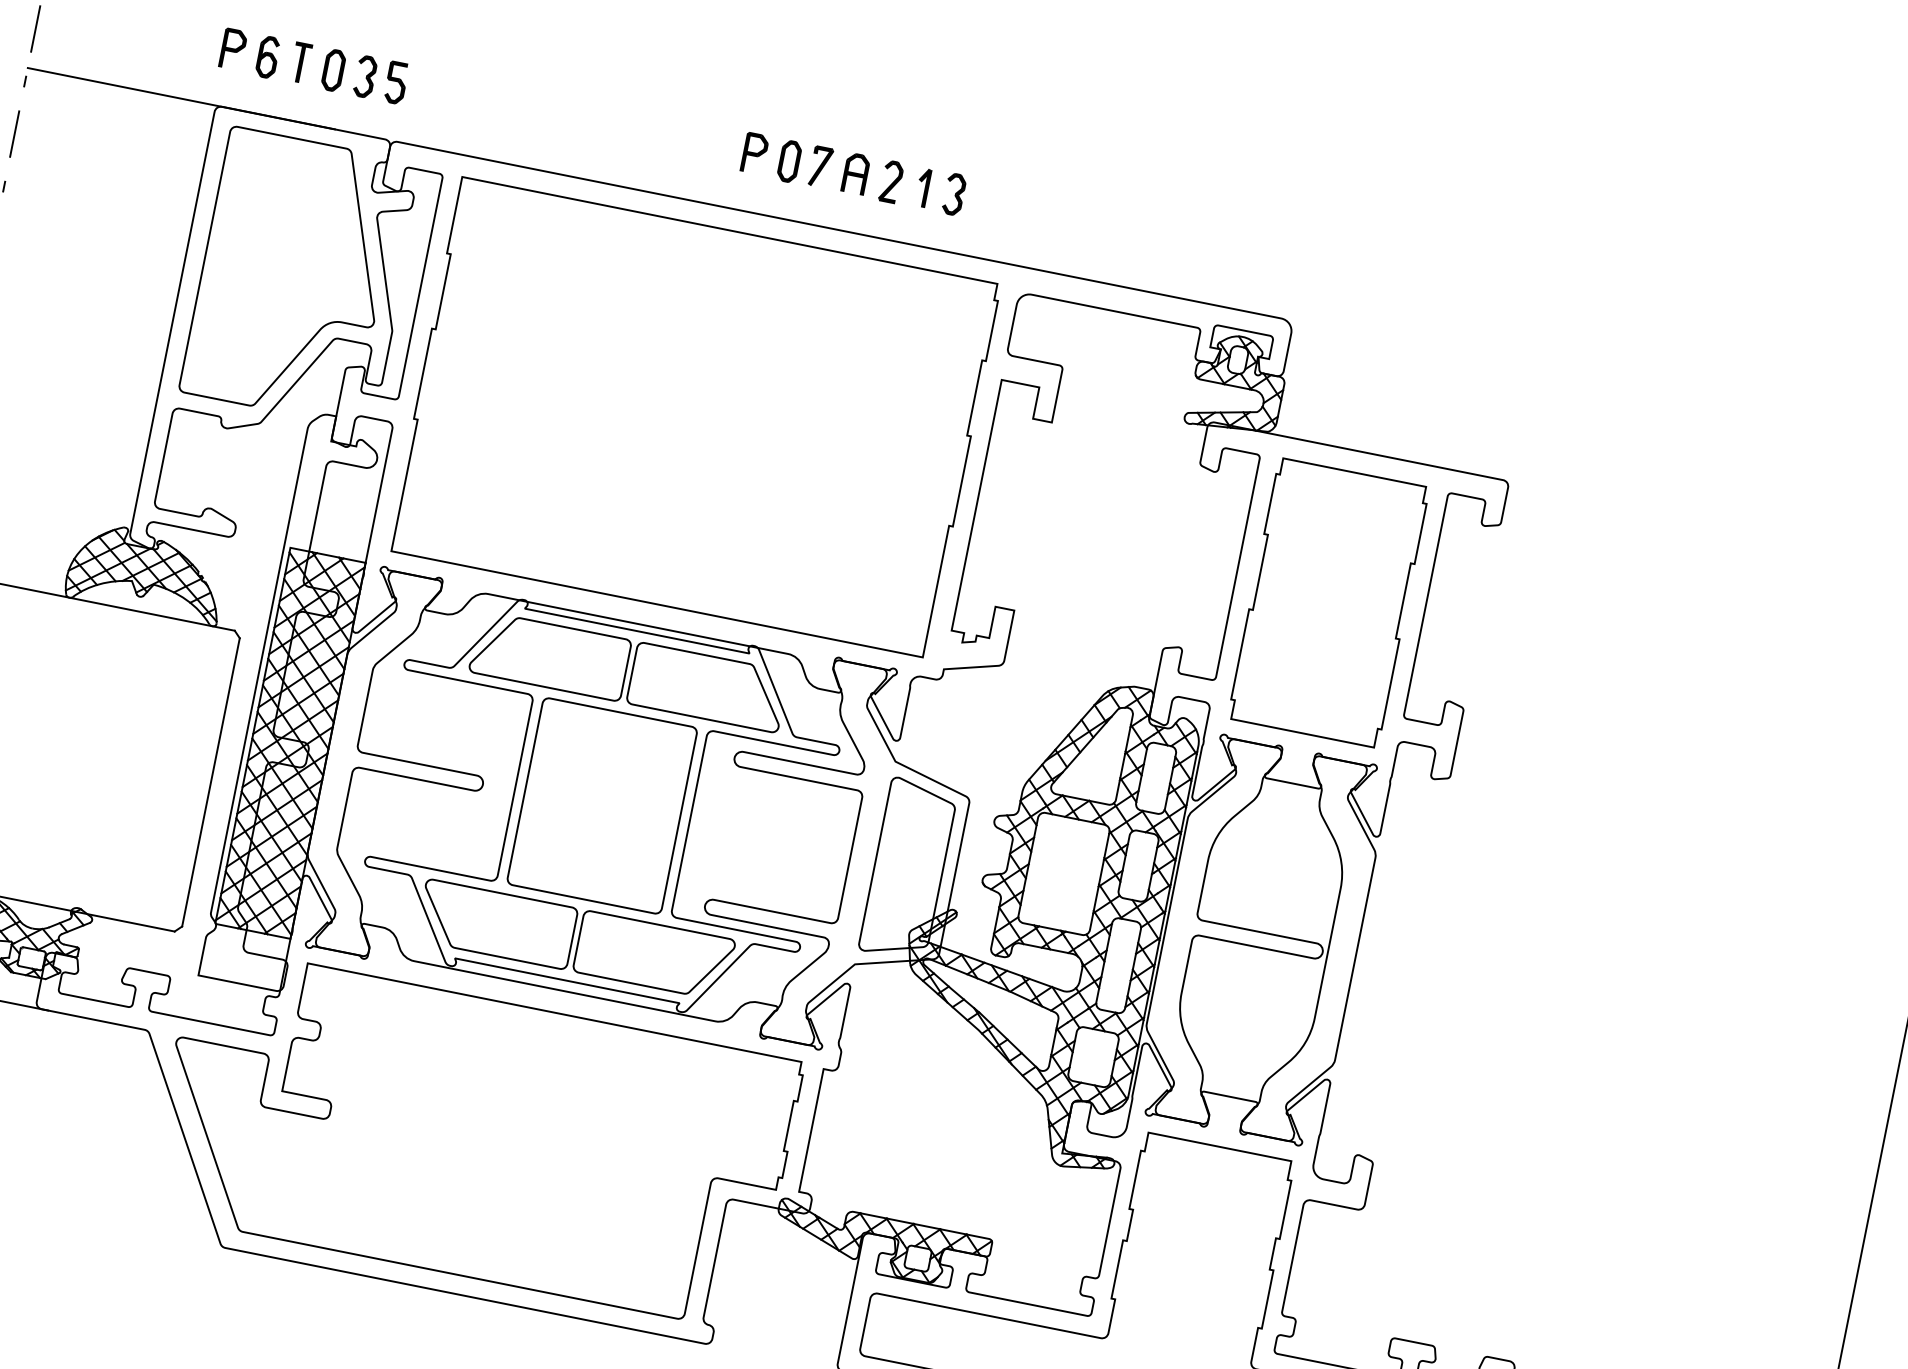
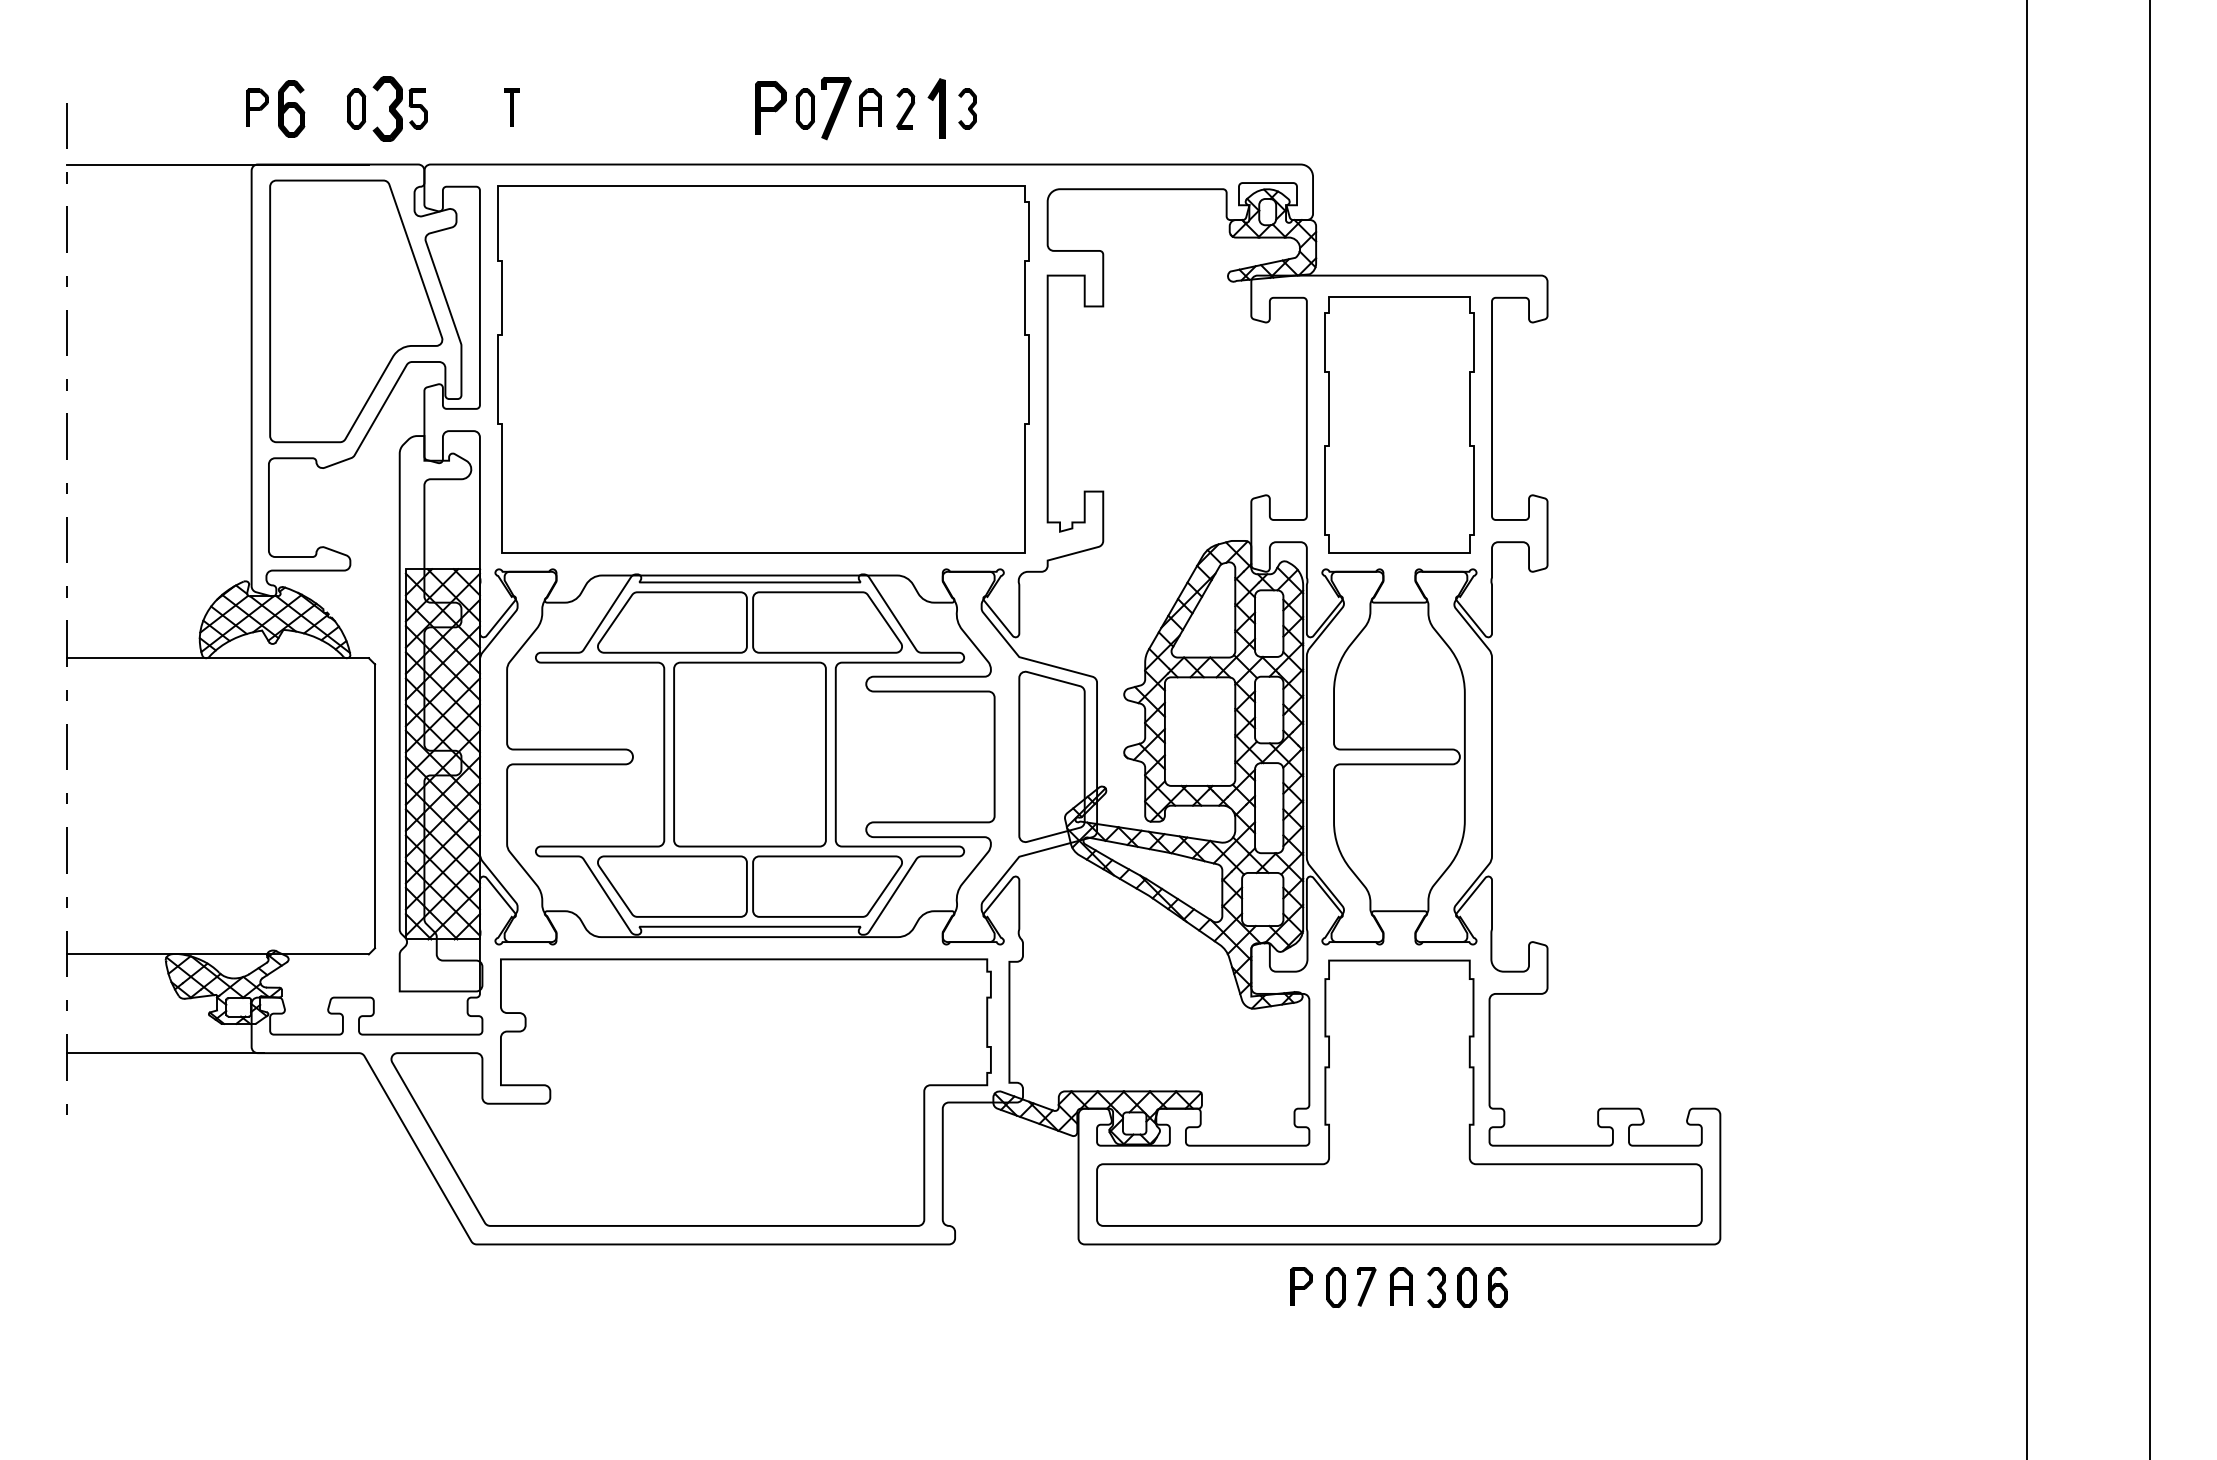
part: (267, 56) -> (291, 108), size x1.4
part: (300, 62) -> (511, 107), moved
part: (365, 76) -> (387, 108), size x1.6
part: (755, 153) -> (771, 107), size x1.4
part: (820, 166) -> (835, 107), size x1.6
part: (922, 186) -> (936, 107), size x1.6

